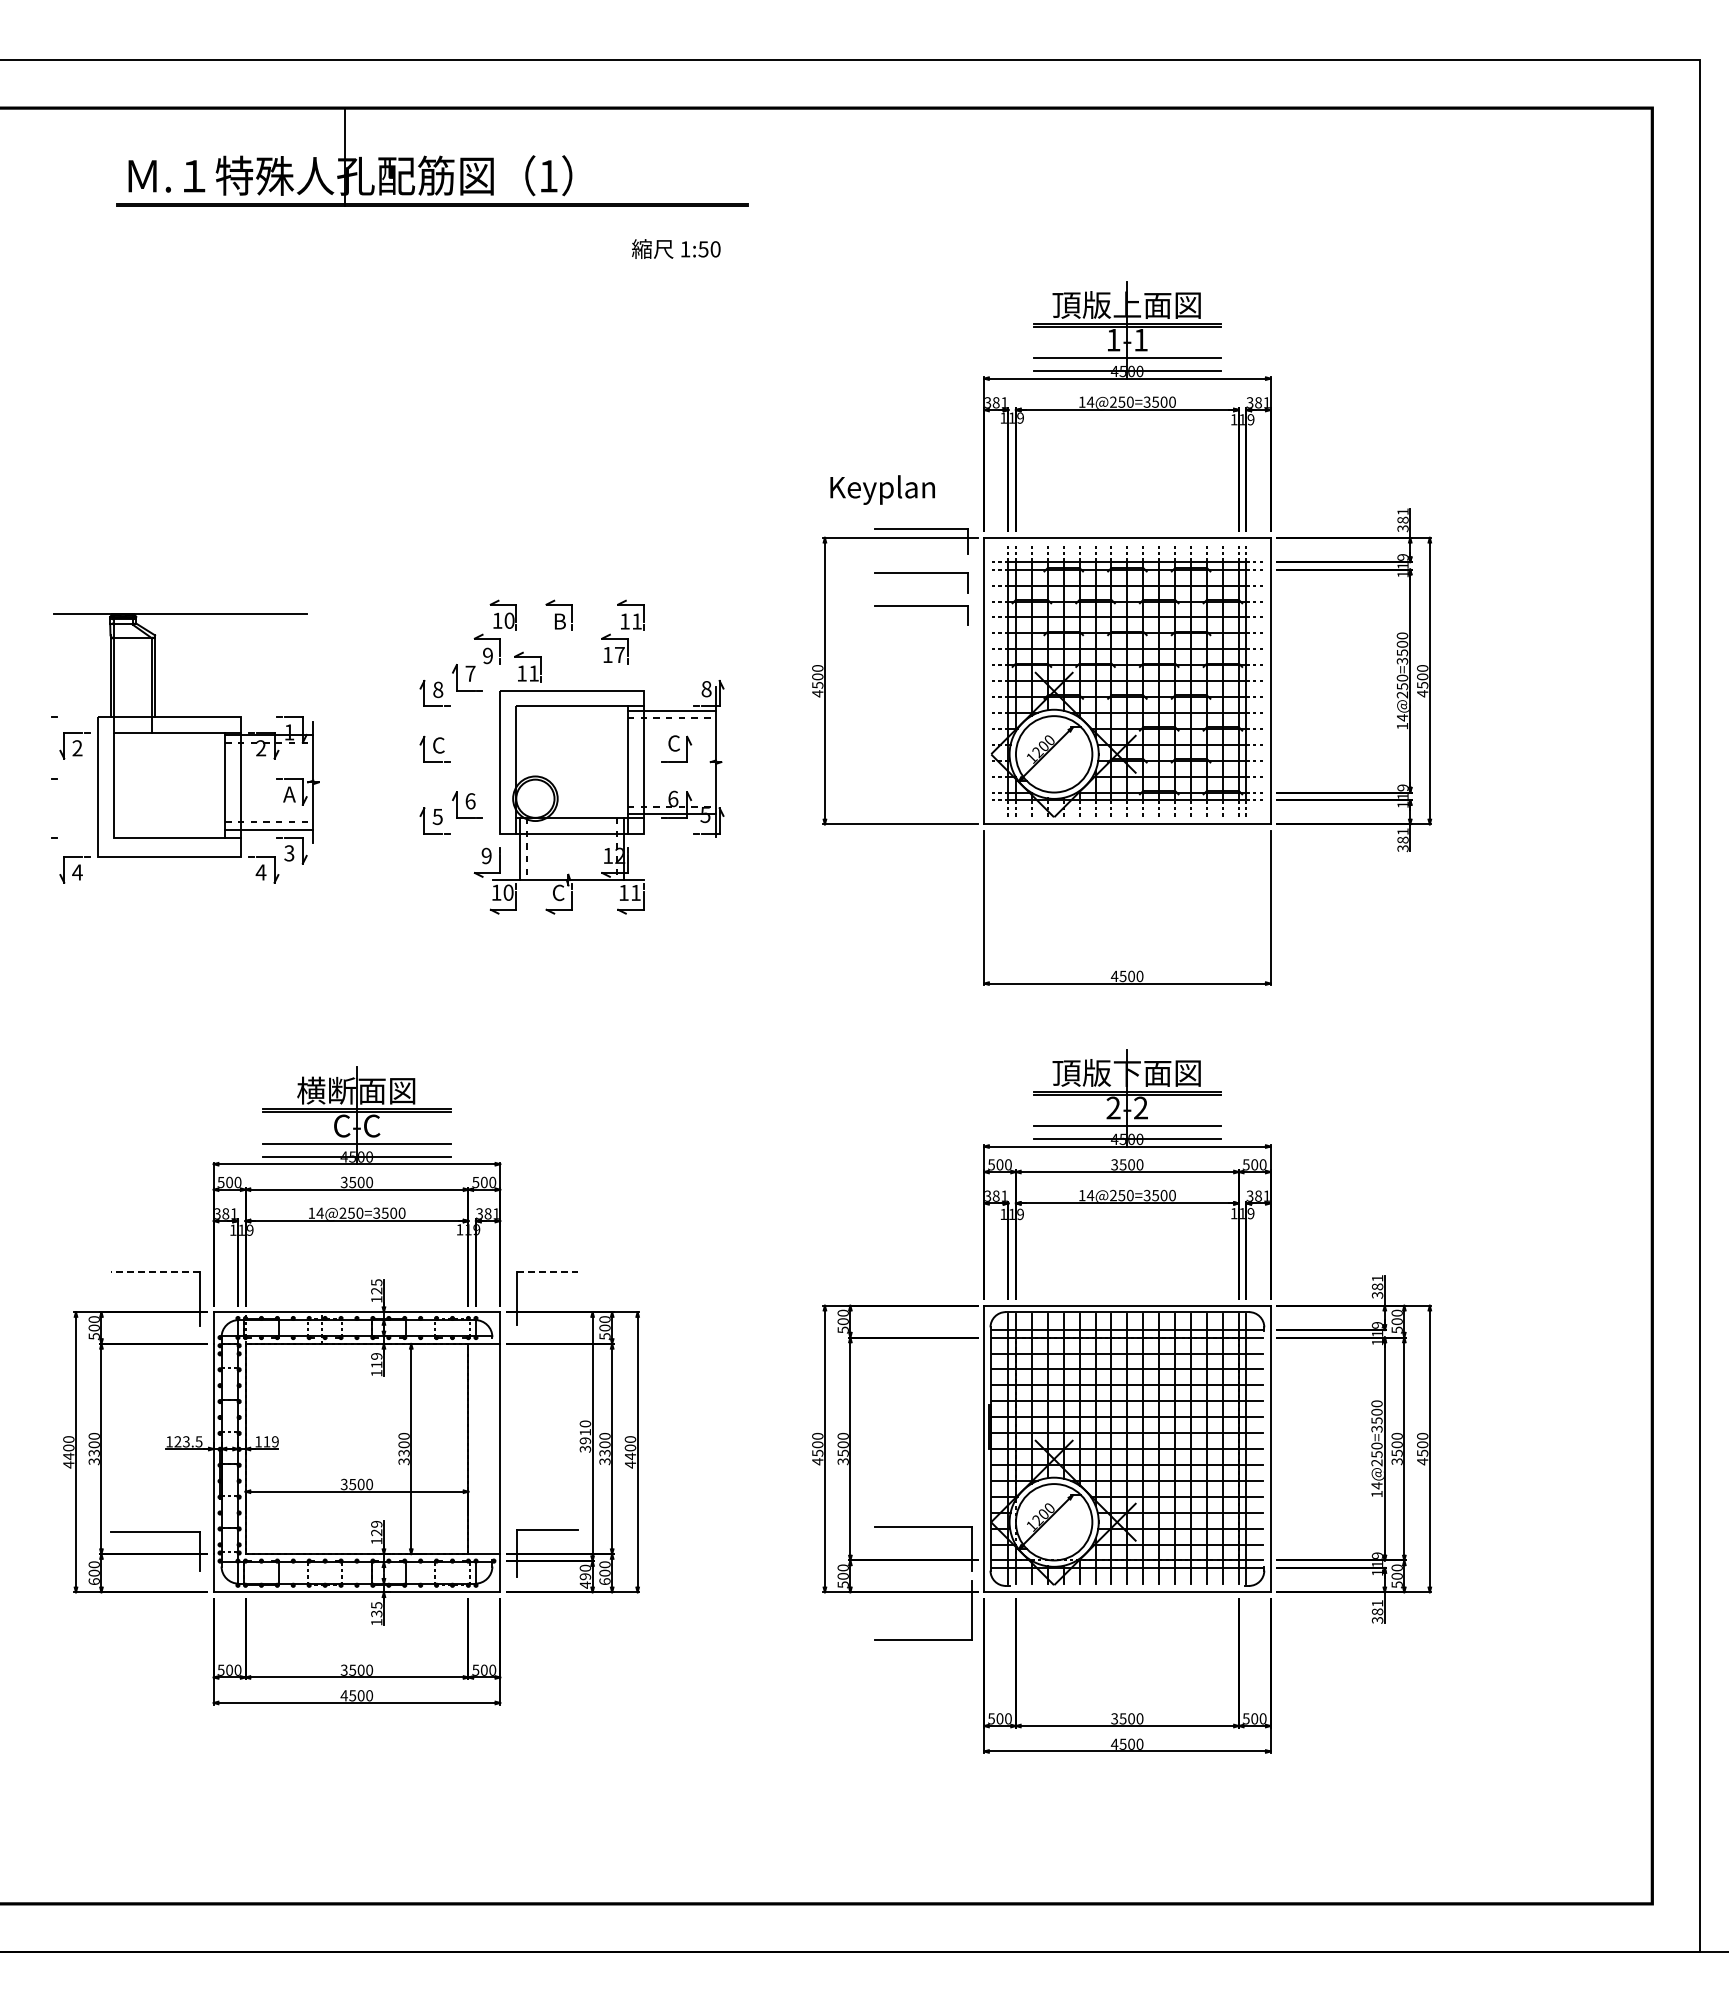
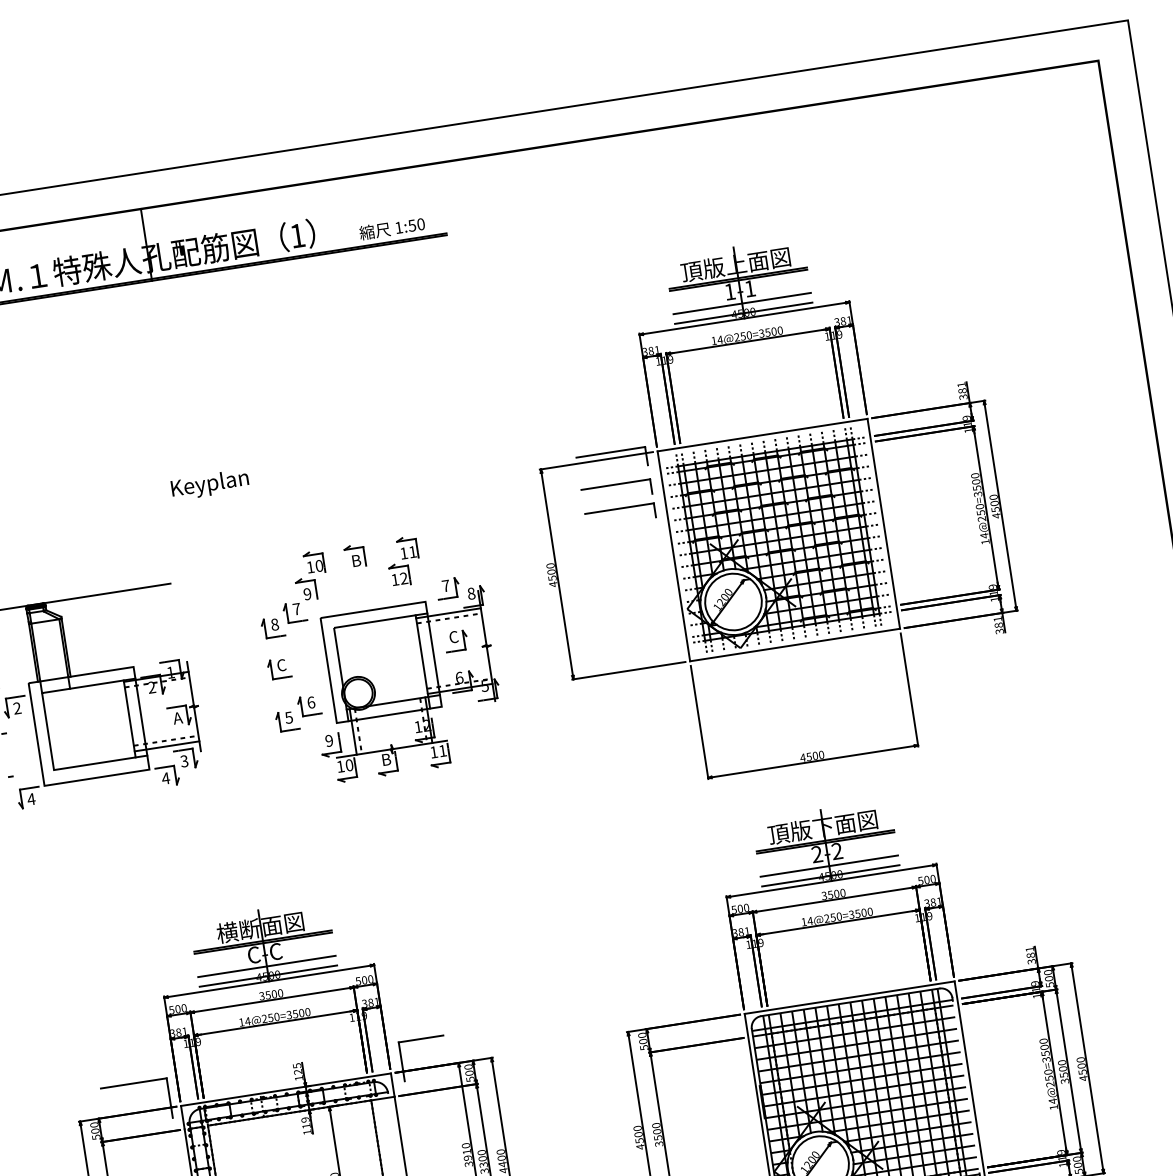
text: (676, 248) -> (392, 228), moved
text: (882, 489) -> (209, 484), moved
text: (619, 654) -> (403, 578), 17 -> 12
part: (527, 666) -> (337, 597), removed
part: (676, 677) -> (448, 588), added
text: (558, 892) -> (386, 759), C -> B
line: (155, 1272) -> (133, 1083), dashed -> solid
line: (547, 1272) -> (421, 1039), dashed -> solid

